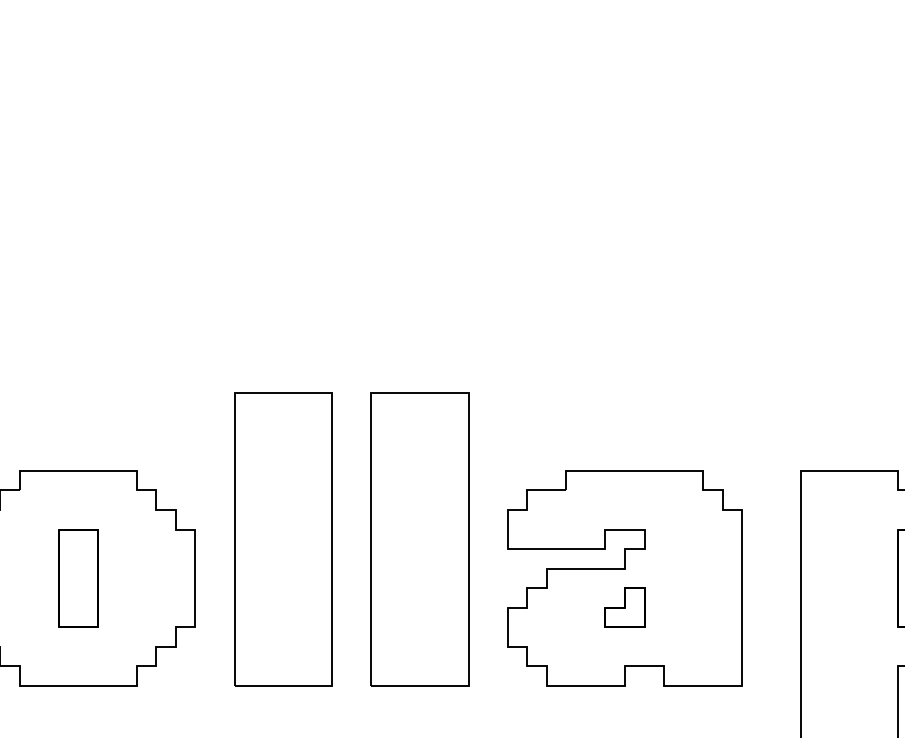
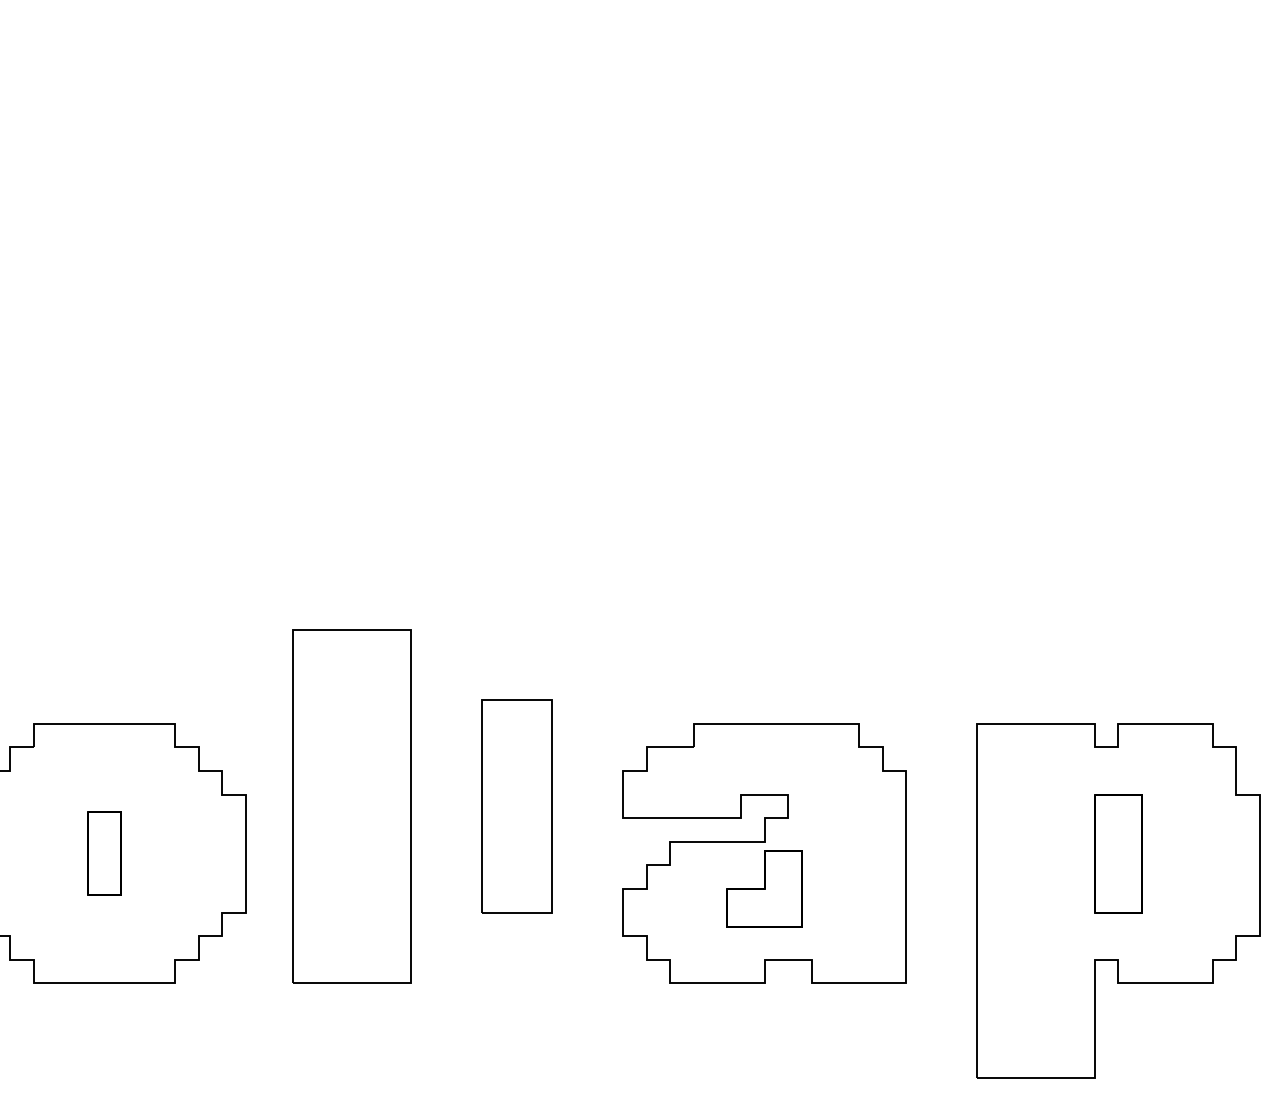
part: (419, 539) -> (516, 806), size x0.6
part: (78, 578) -> (104, 853), size x0.7
part: (624, 607) -> (764, 888), size x1.6

